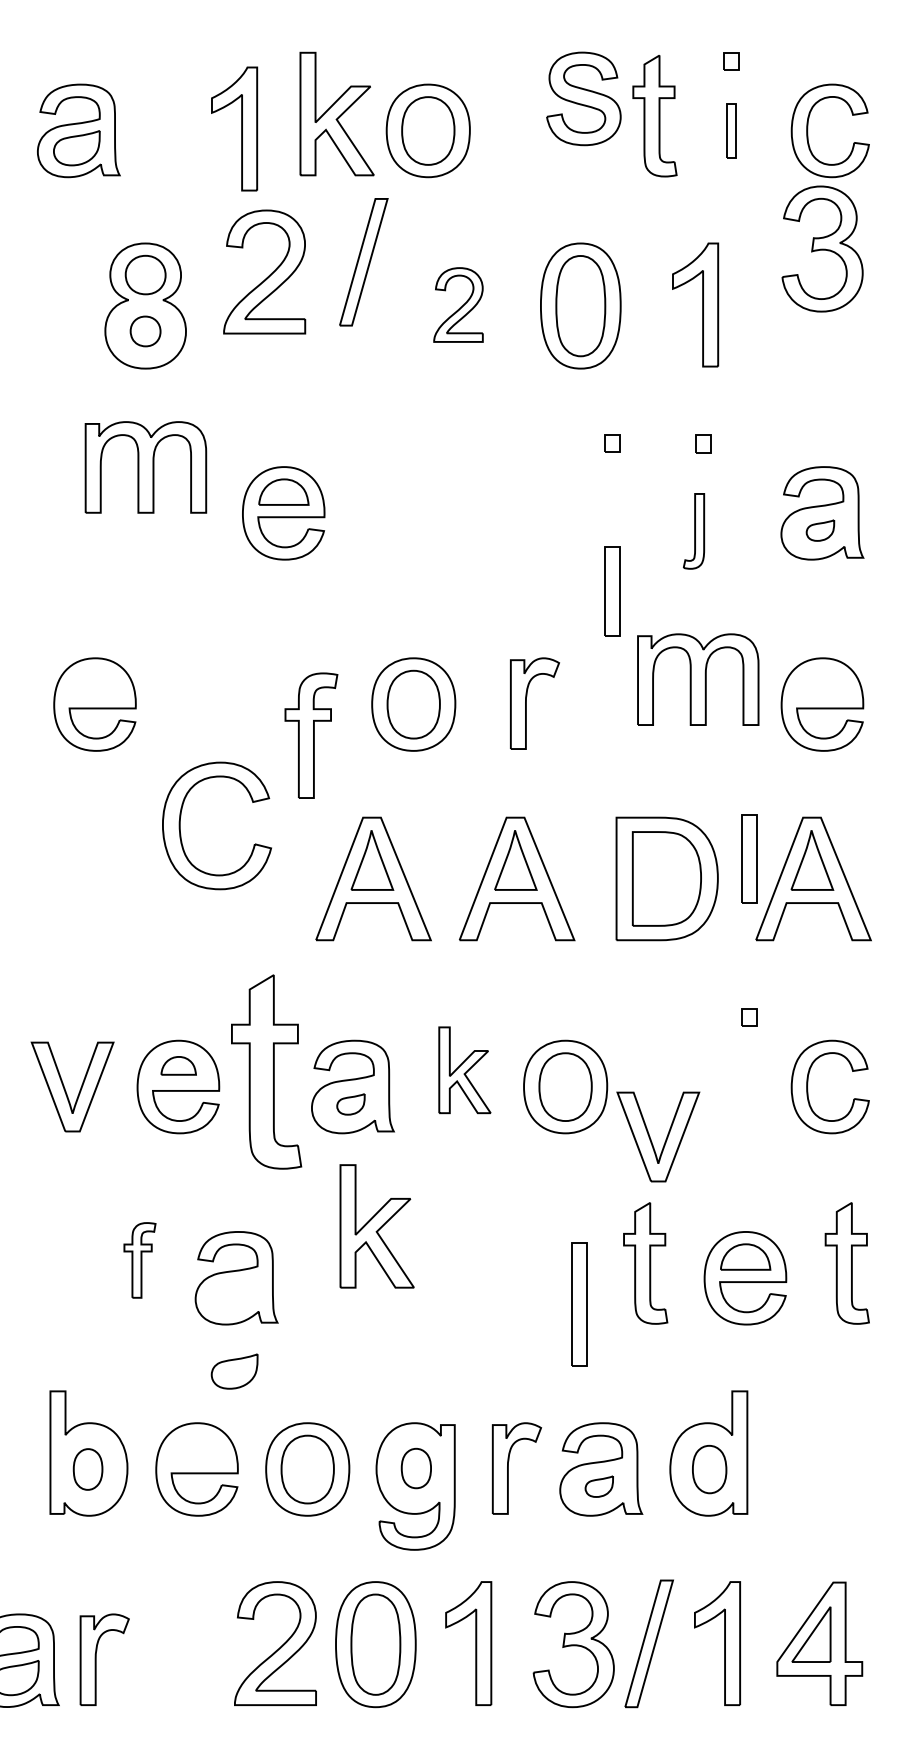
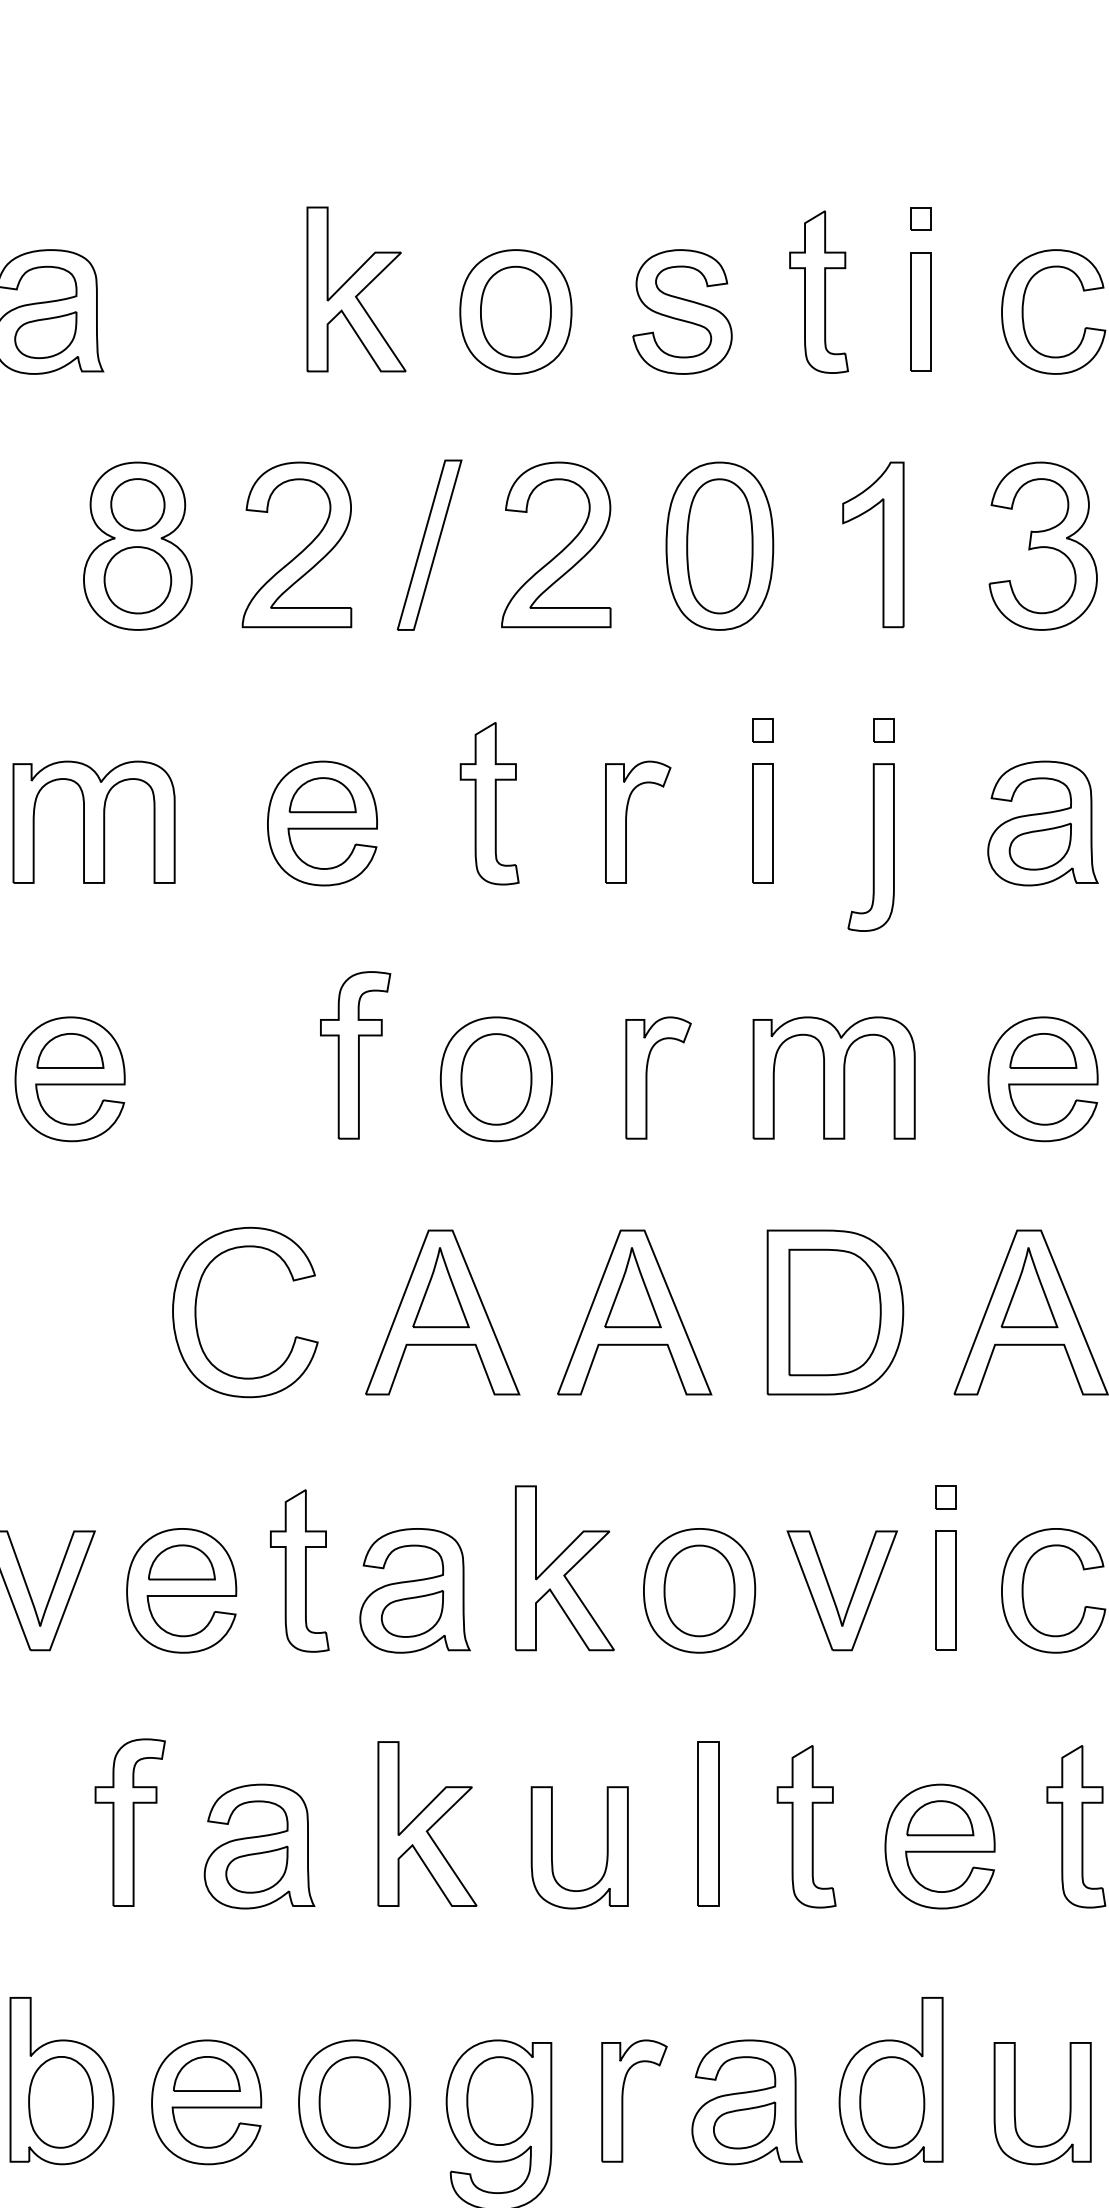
part: (583, 98) -> (682, 311), moved
part: (336, 113) -> (355, 288), moved
part: (241, 128) -> (266, 308), removed
part: (731, 130) -> (921, 311), size x1.67
part: (822, 248) -> (1043, 545), moved
part: (363, 262) -> (429, 545), moved
part: (264, 271) -> (296, 544), moved
part: (458, 304) -> (556, 544), size x1.67
part: (145, 331) -> (137, 580), size x1.67
part: (145, 467) -> (93, 822), moved
part: (408, 498) -> (489, 803), added
part: (511, 512) -> (627, 822), added
part: (820, 530) -> (1040, 846), size x1.67
part: (693, 531) -> (870, 847), size x1.67
part: (612, 591) -> (762, 823), moved
part: (698, 679) -> (834, 1077), moved
part: (94, 682) -> (69, 1049), added
part: (822, 682) -> (1043, 1049), added
part: (311, 735) -> (355, 1055), moved
part: (180, 825) -> (196, 1311), moved
part: (749, 858) -> (945, 1590), moved
part: (178, 1065) -> (181, 1562), size x1.43
part: (464, 1070) -> (564, 1568), size x1.43
part: (266, 1072) -> (299, 1571), size x0.62
part: (350, 1104) -> (411, 1614), size x1.67
part: (651, 1139) -> (833, 1594), moved
part: (376, 1226) -> (426, 1824), moved
part: (139, 1260) -> (129, 1822), size x1.67
part: (456, 1279) -> (553, 1848), added
part: (579, 1304) -> (708, 1824), moved
part: (234, 1371) -> (256, 1869), moved
part: (196, 1447) -> (205, 2072), added
part: (416, 1468) -> (500, 2101), size x1.67
part: (87, 1469) -> (60, 2102), size x1.67
part: (709, 1469) -> (892, 2102), size x1.43
part: (802, 1470) -> (1016, 2103), added
part: (599, 1486) -> (744, 2125), size x1.67

